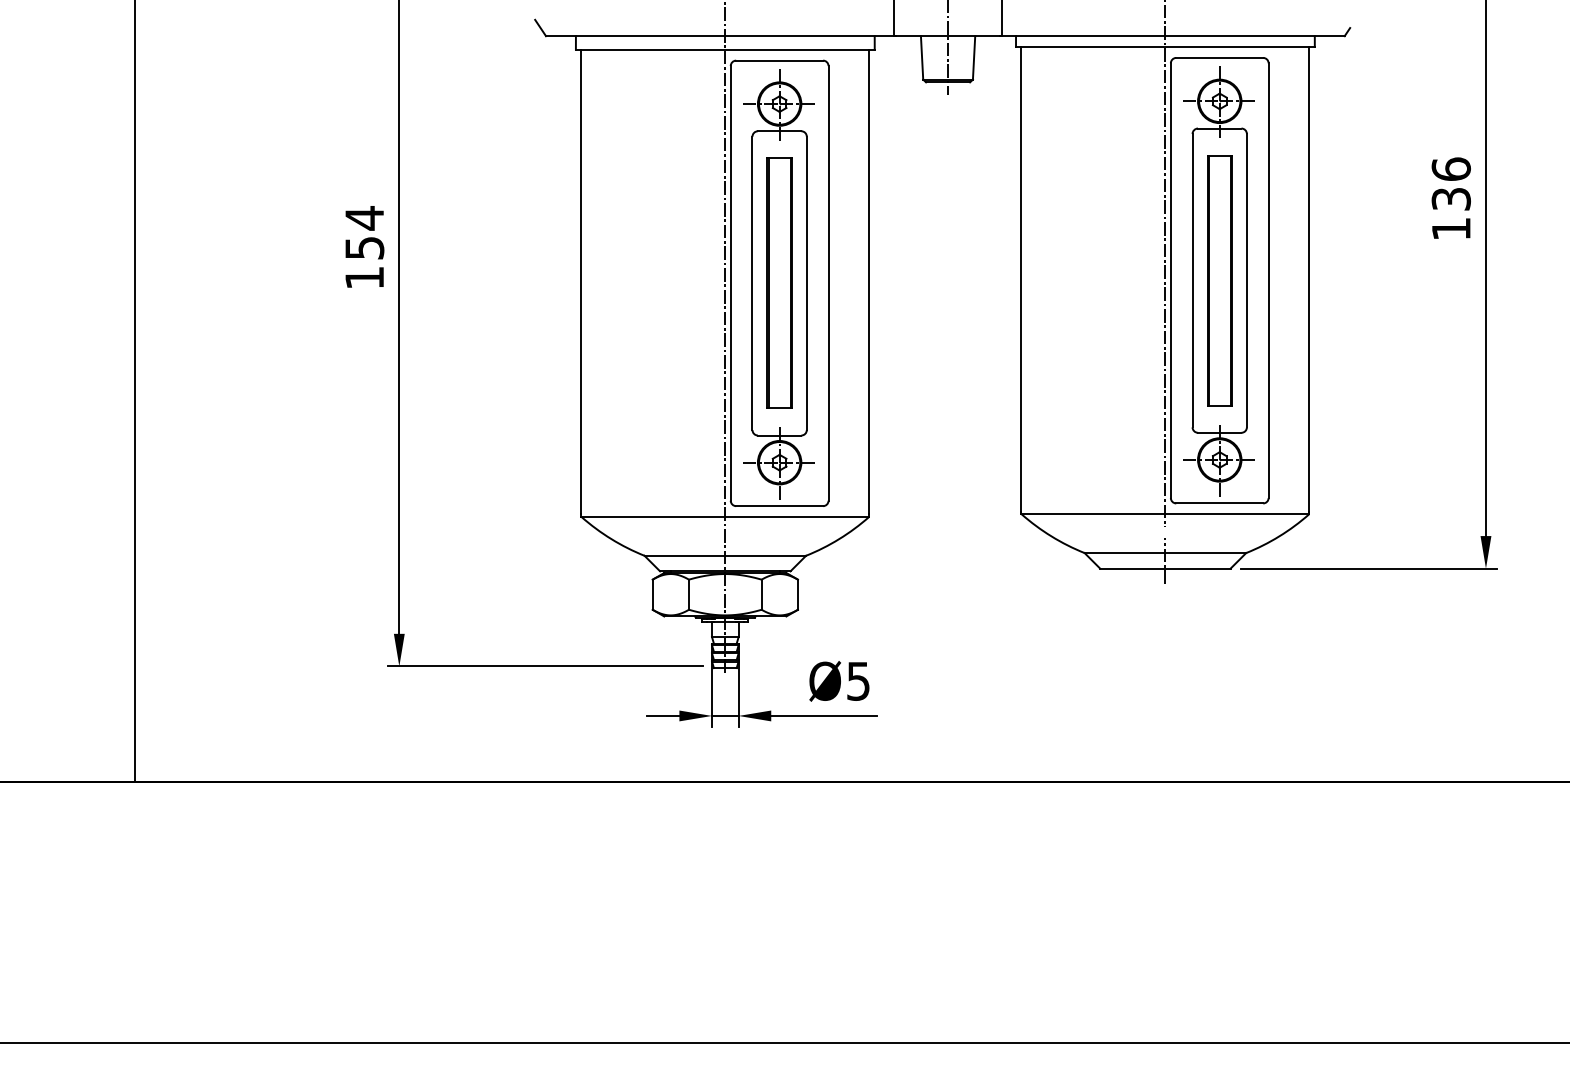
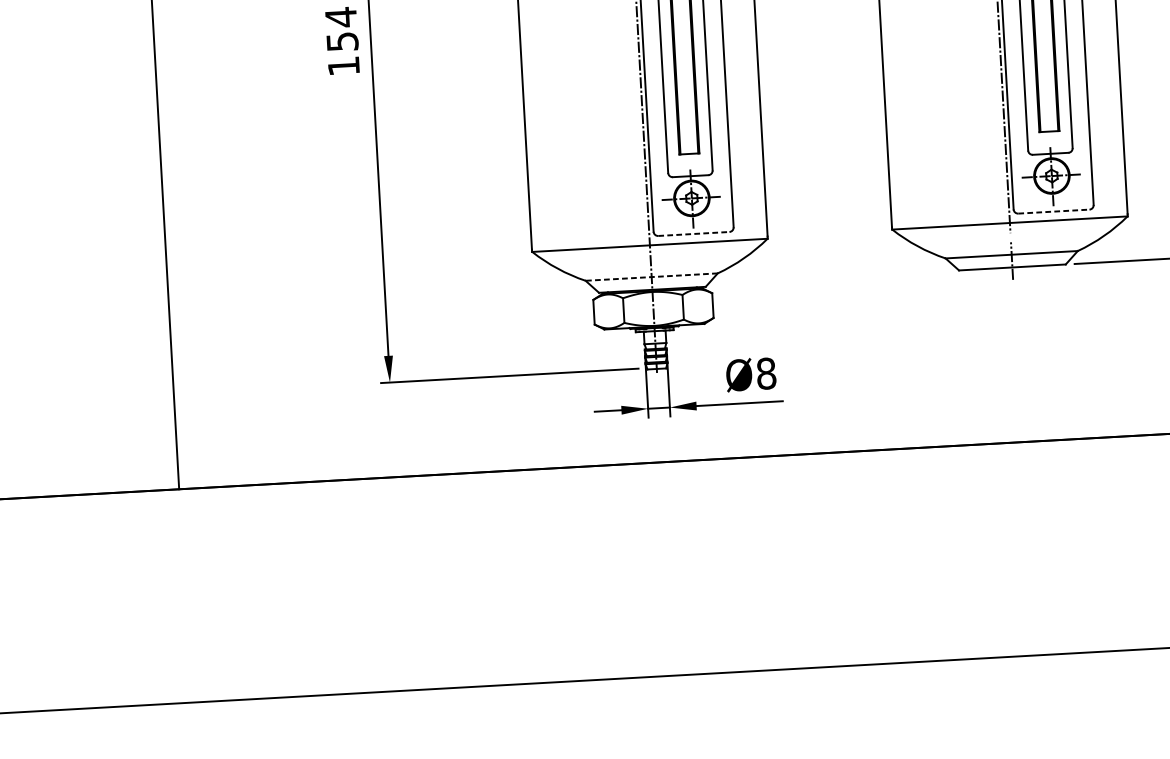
line: (1220, 503) -> (1054, 211), solid -> dashed
line: (780, 506) -> (694, 234), solid -> dashed
line: (725, 555) -> (651, 276), solid -> dashed
text: (858, 680) -> (766, 373), Ø5 -> Ø8

